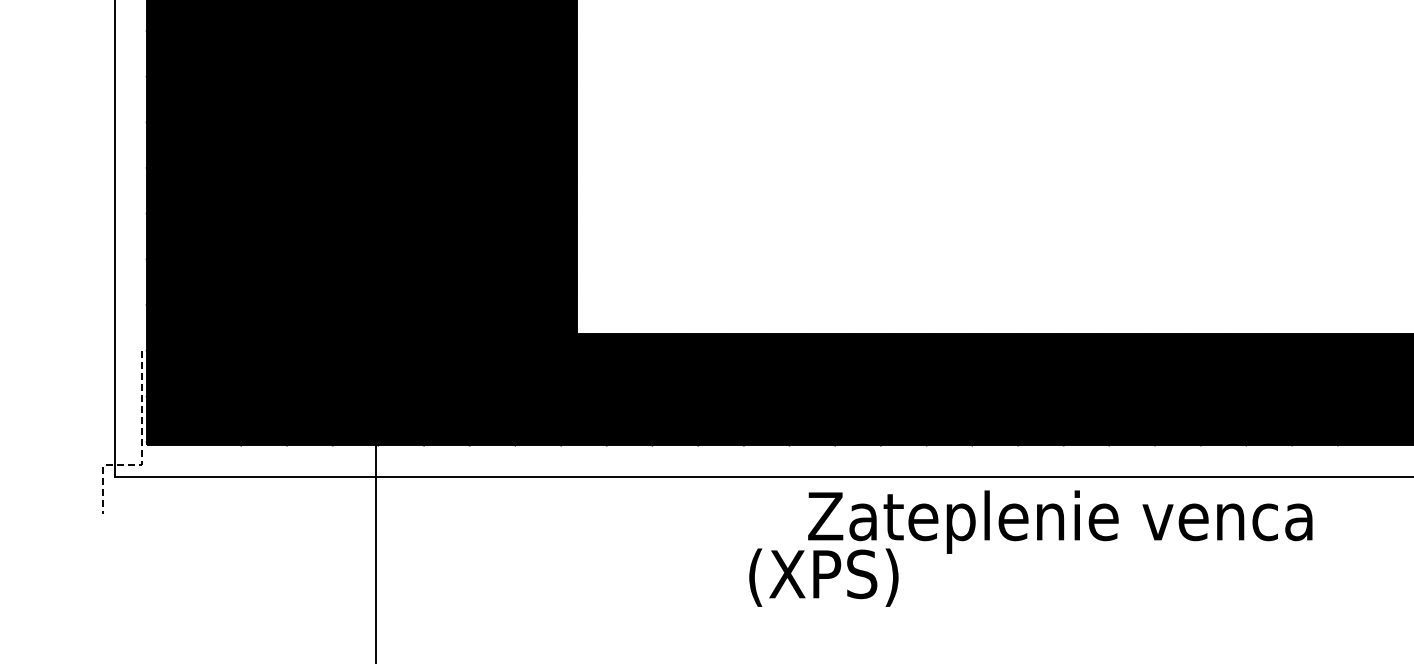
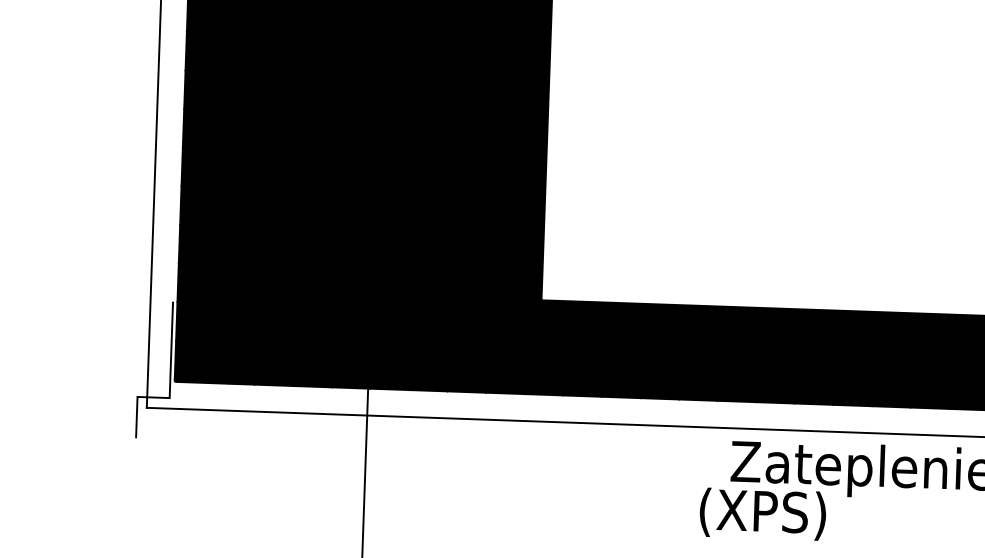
line: (141, 452) -> (170, 387), dashed -> solid
text: (823, 577) -> (762, 514), moved

